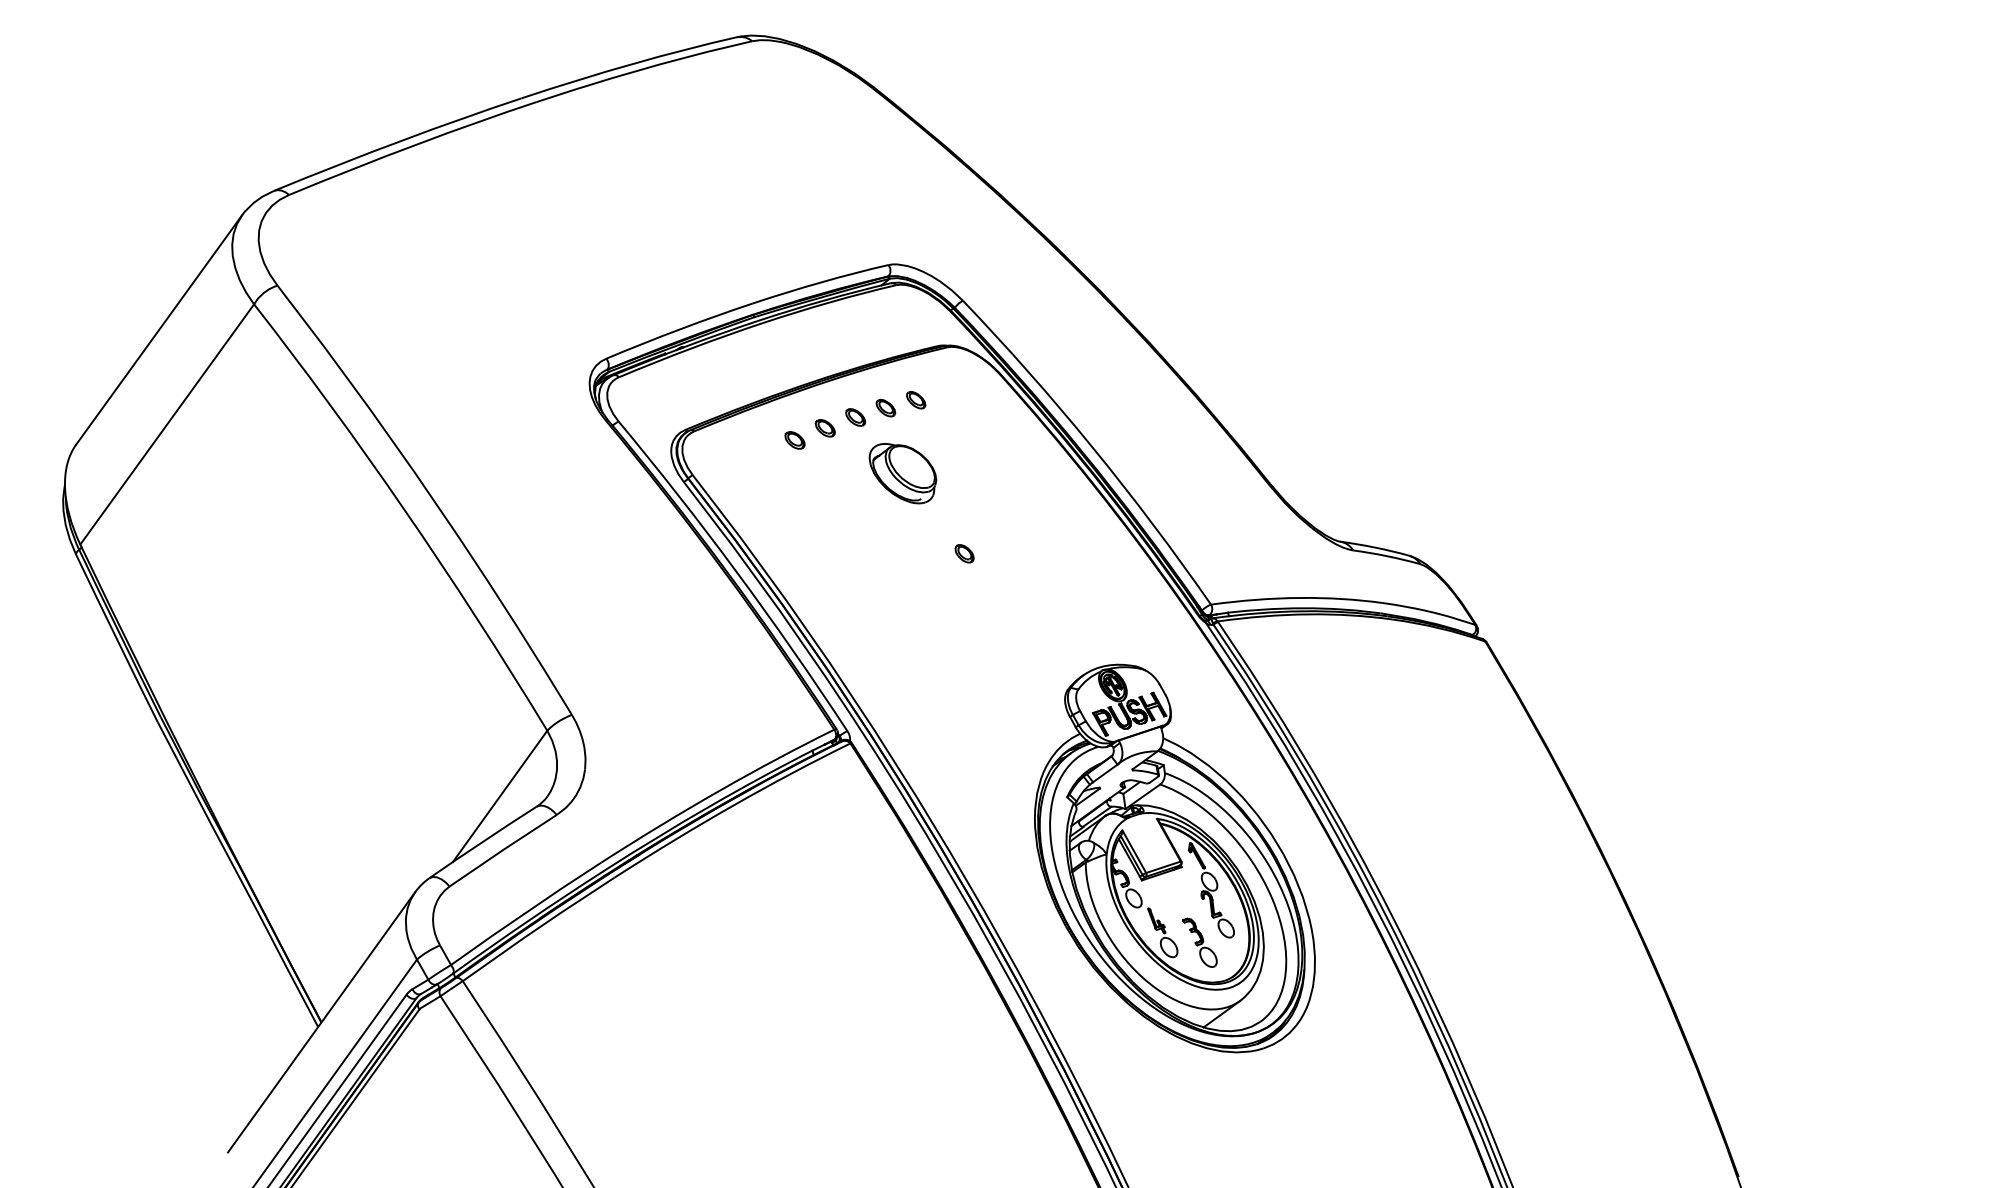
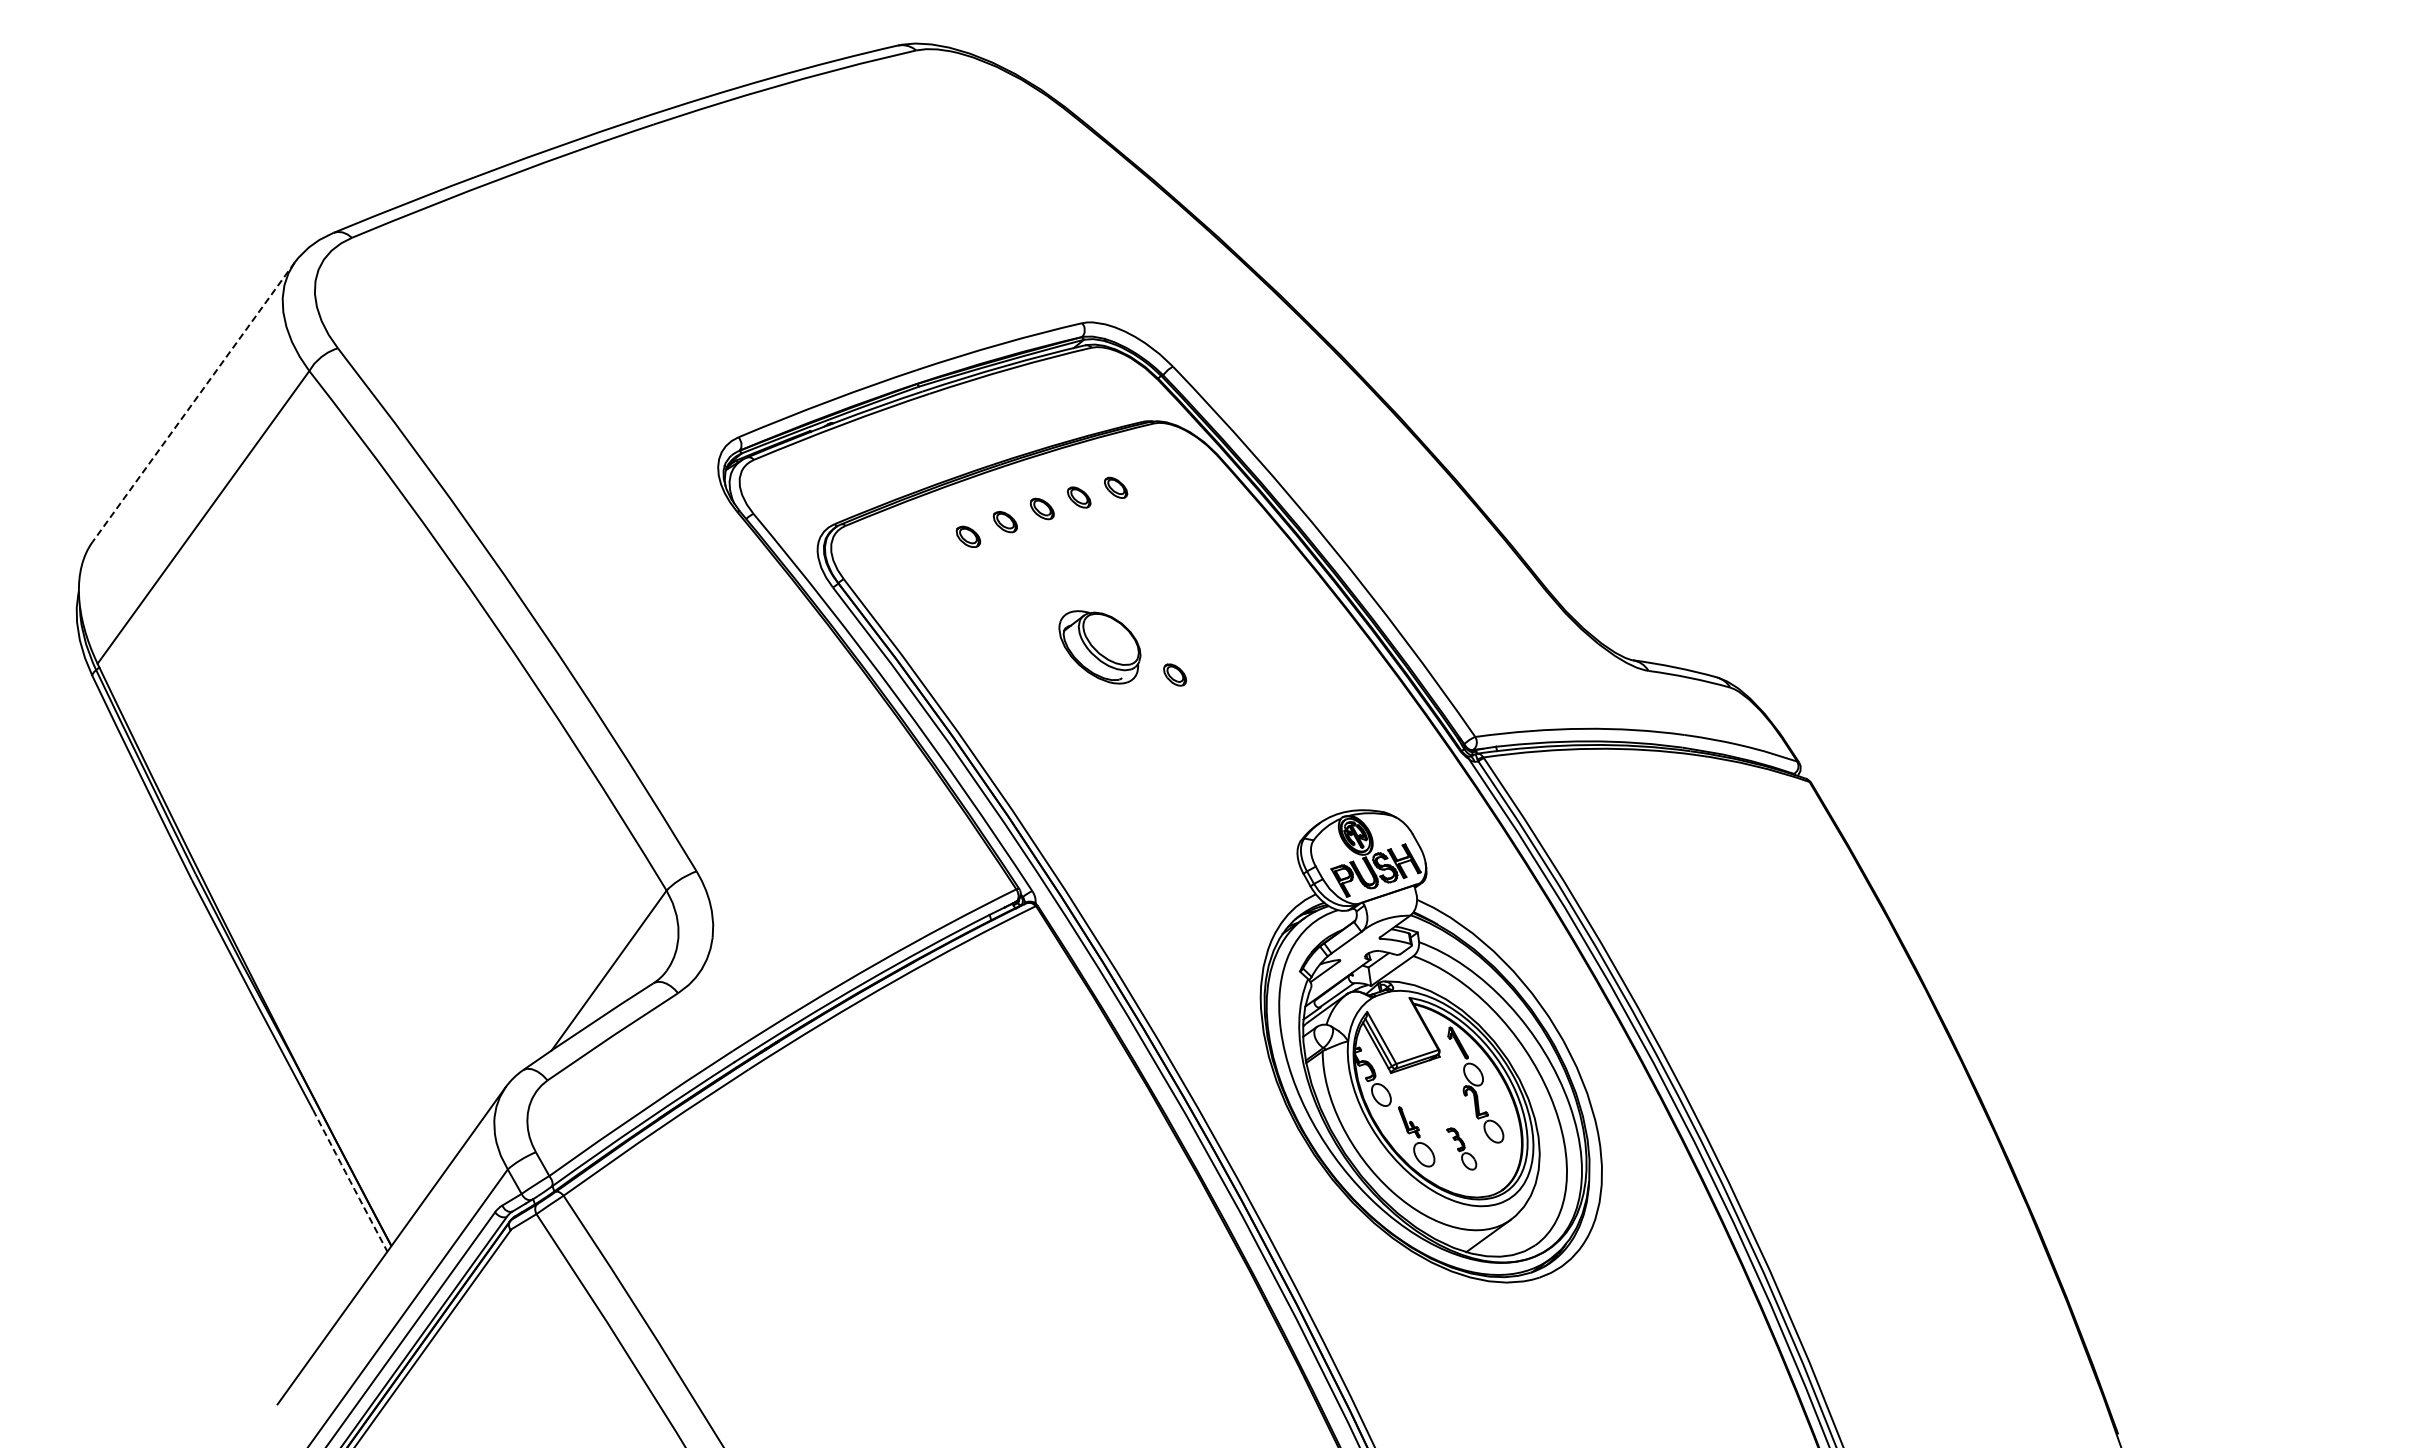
line: (159, 330) -> (193, 402), solid -> dashed
part: (902, 473) -> (1099, 647), moved
part: (1199, 942) -> (1461, 1148), size x0.7
arc: (287, 968) -> (350, 1180), solid -> dashed

